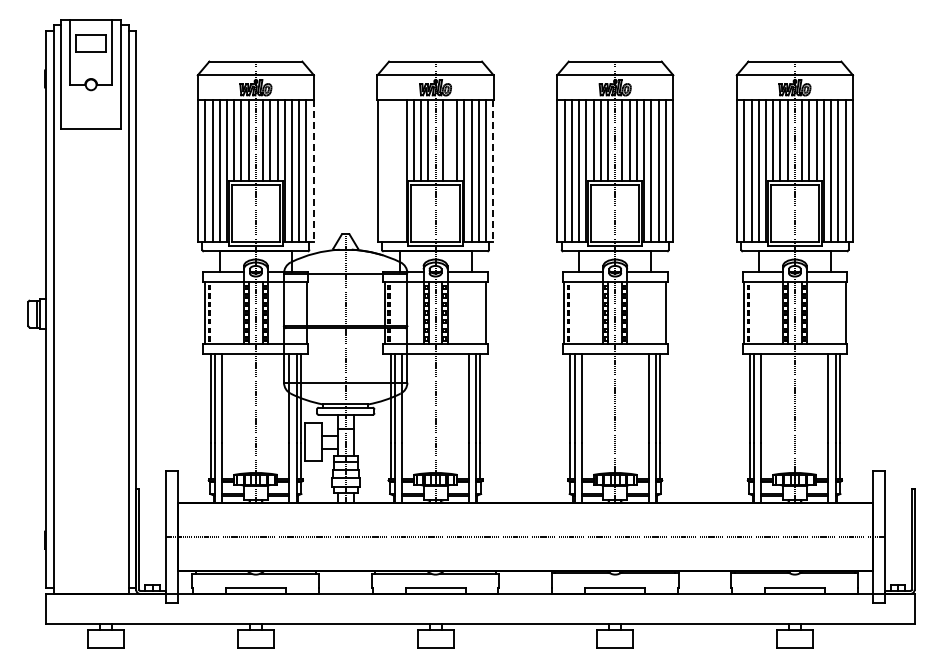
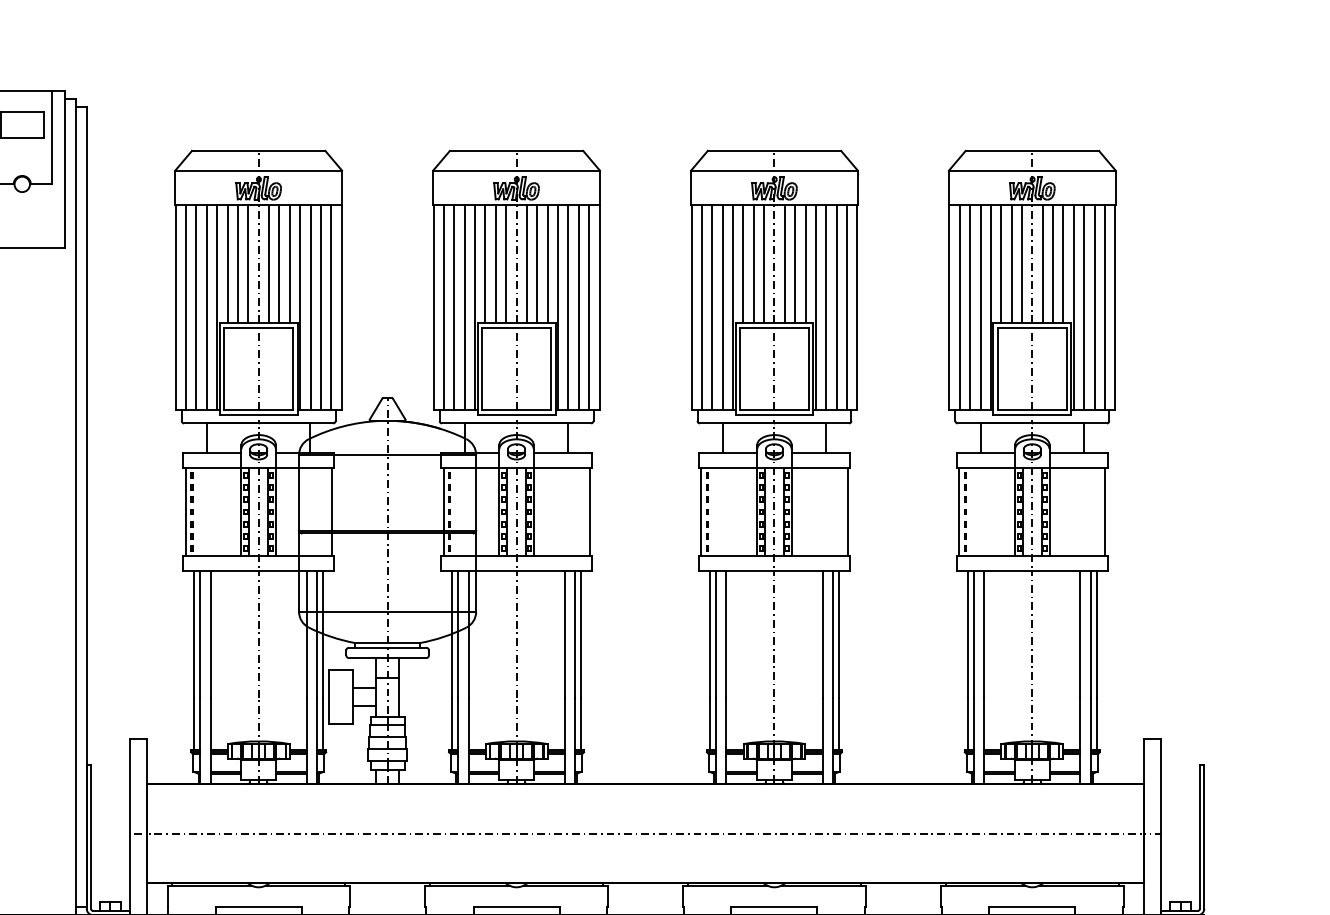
line: (449, 140) -> (536, 264), added
line: (385, 170) -> (444, 307), added
line: (392, 170) -> (454, 307), added
line: (399, 170) -> (464, 307), added
line: (313, 171) -> (341, 308), dashed -> solid
line: (493, 171) -> (599, 308), dashed -> solid

